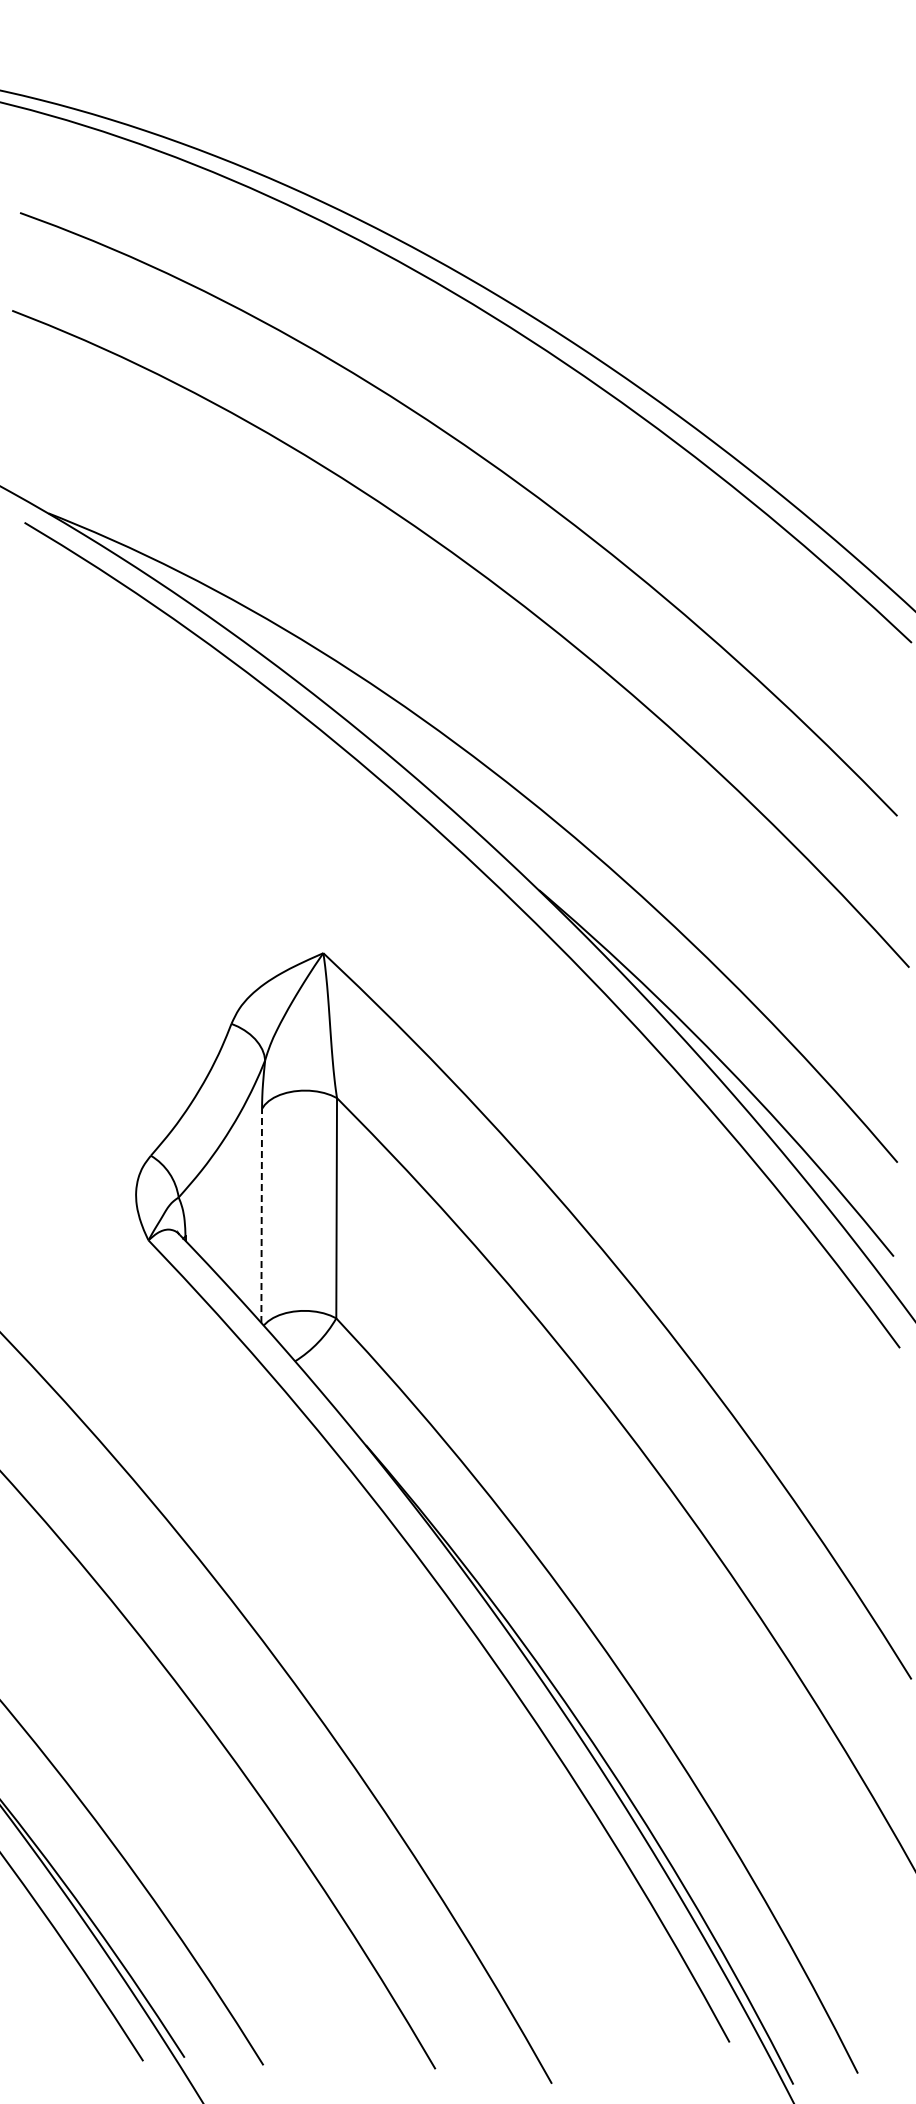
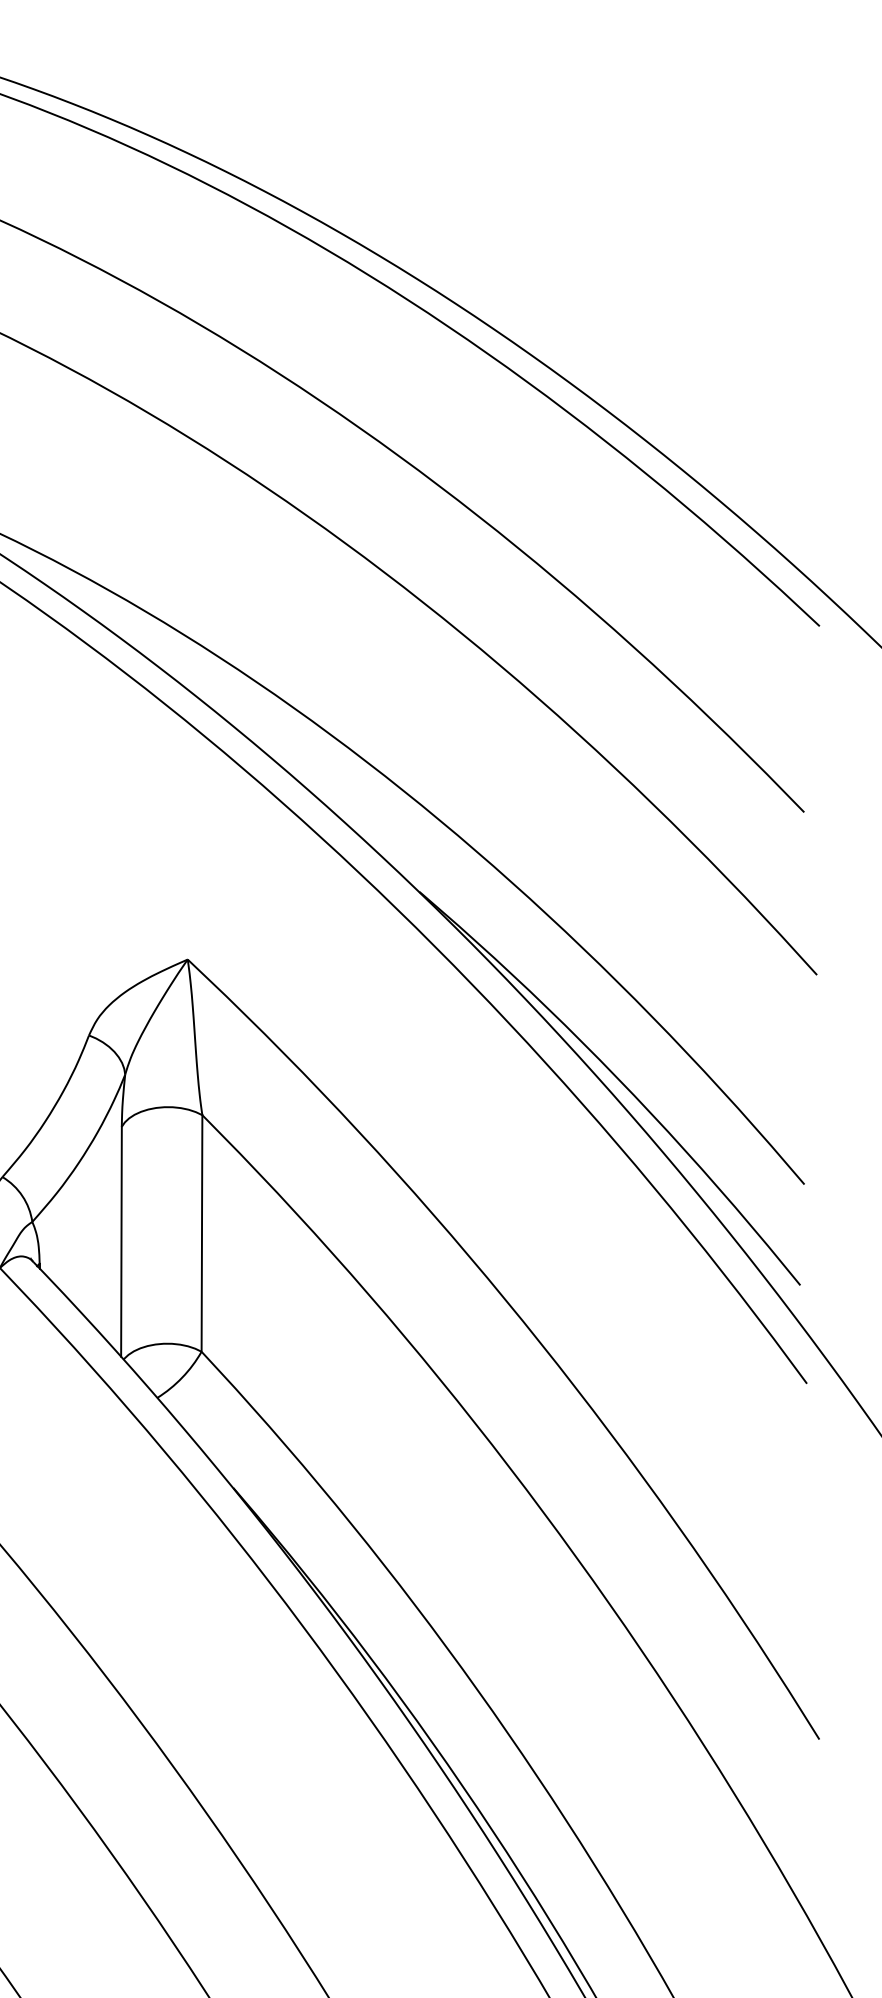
line: (261, 1215) -> (121, 1241), dashed -> solid

